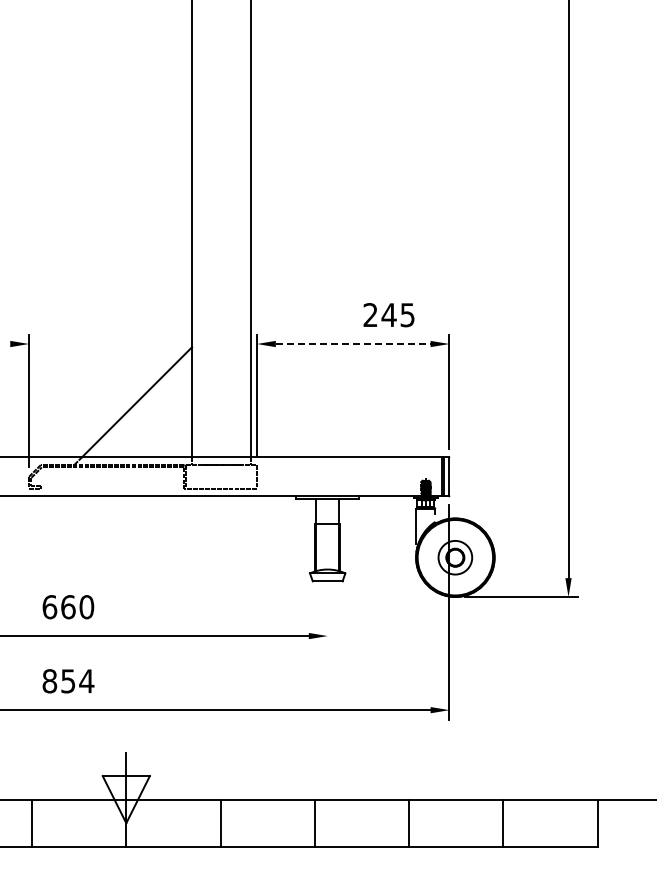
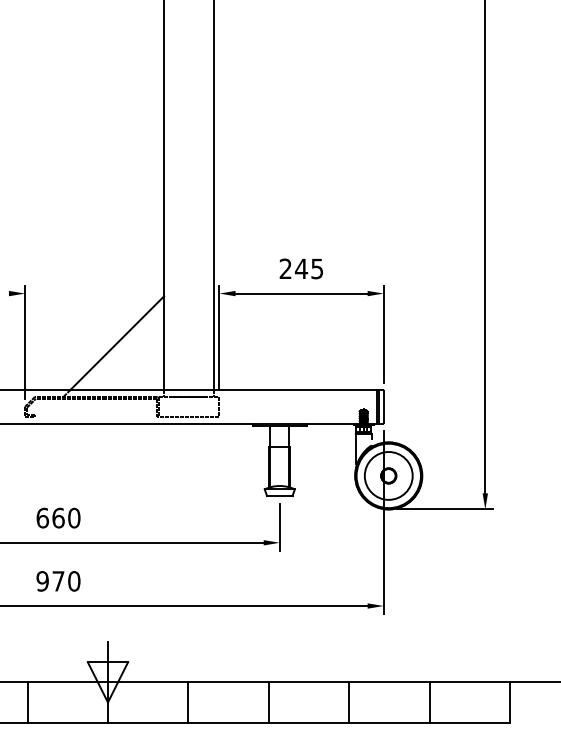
text: (388, 315) -> (300, 269), moved
line: (353, 344) -> (301, 293), dashed -> solid
circle: (455, 557) -> (388, 475), size x1.67
line: (327, 617) -> (279, 526), added
text: (68, 681) -> (58, 581), 854 -> 970

